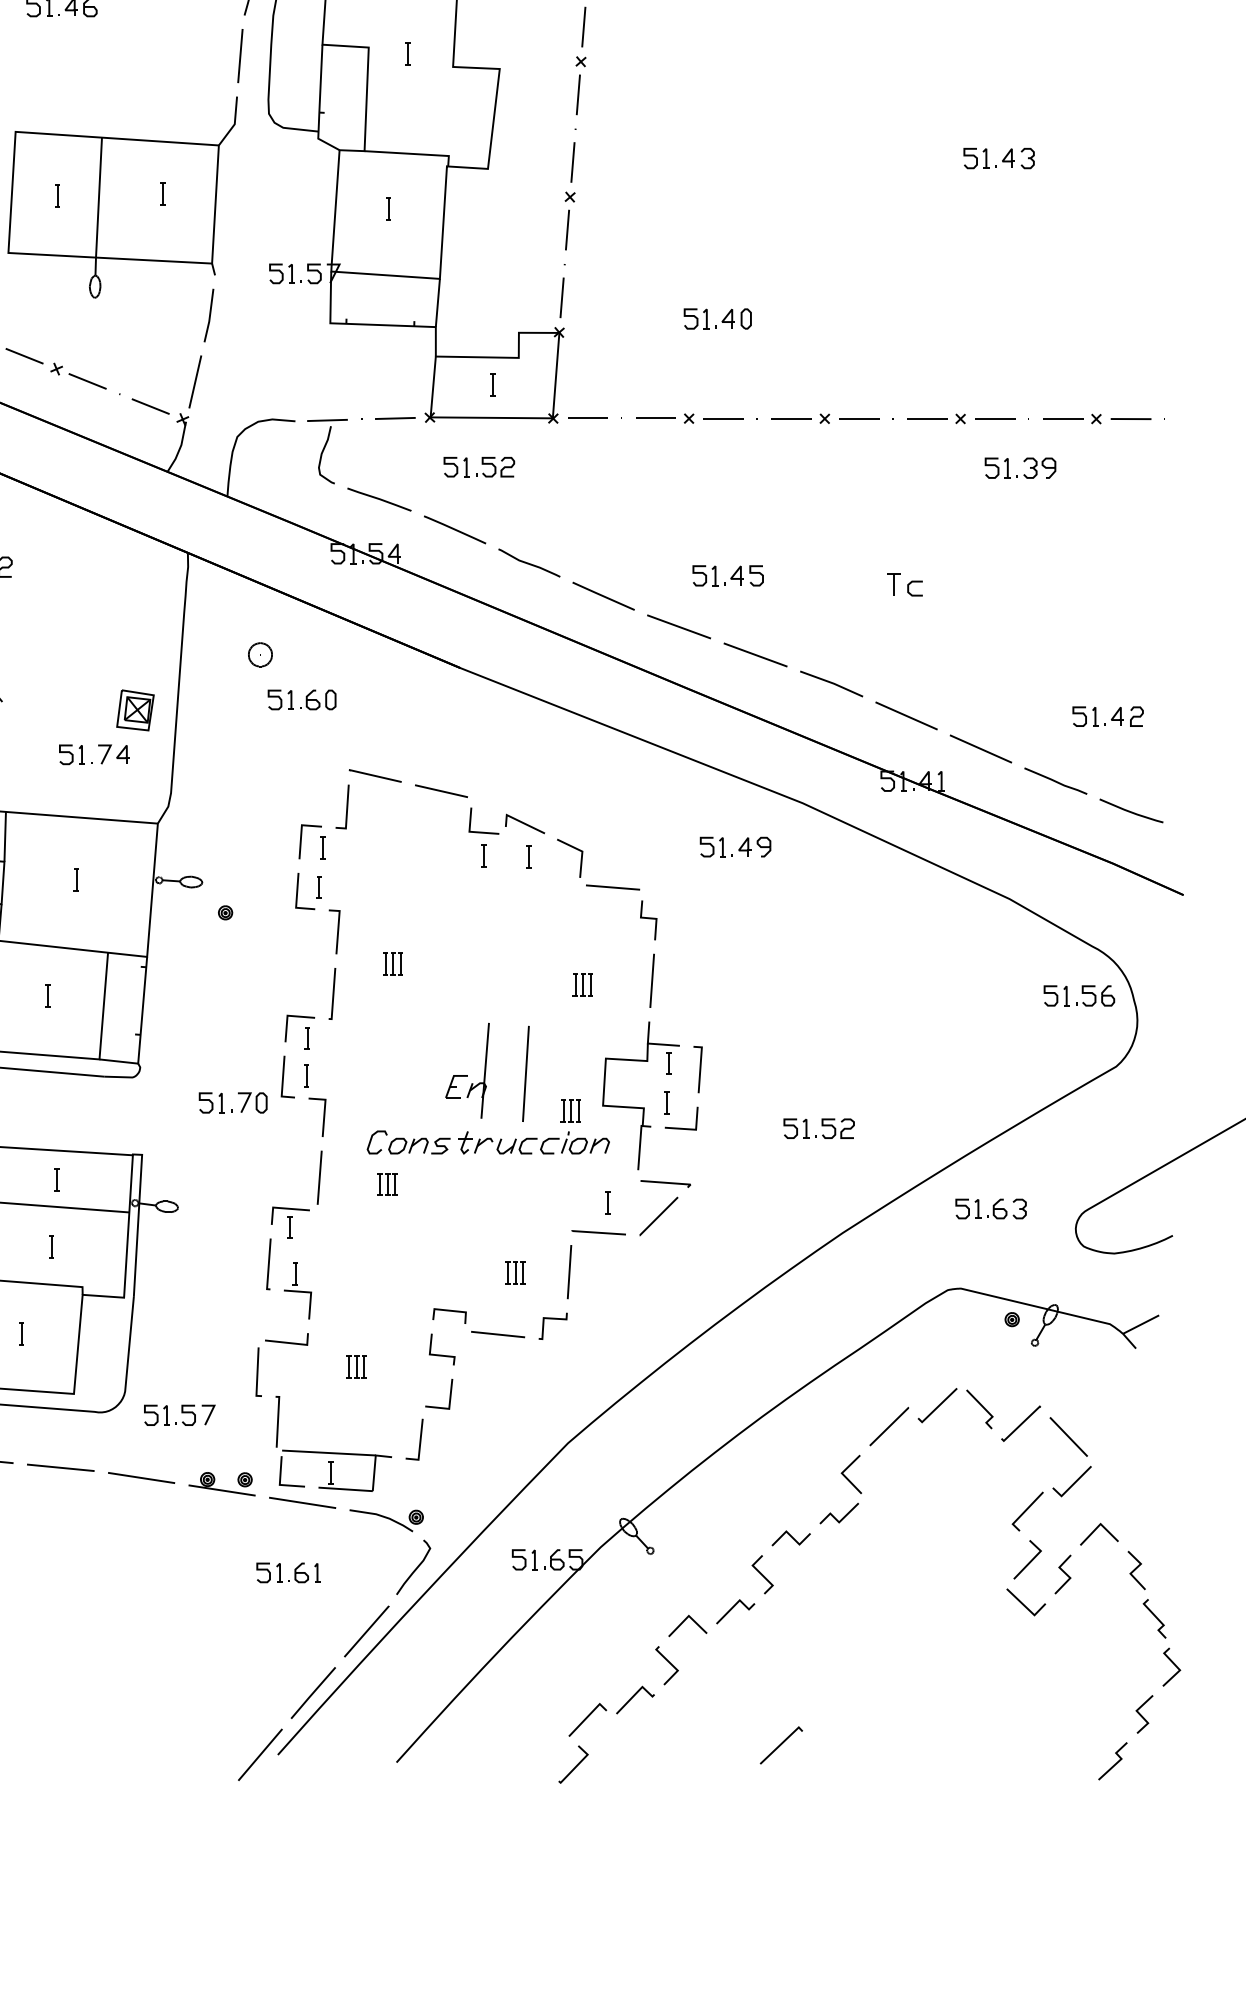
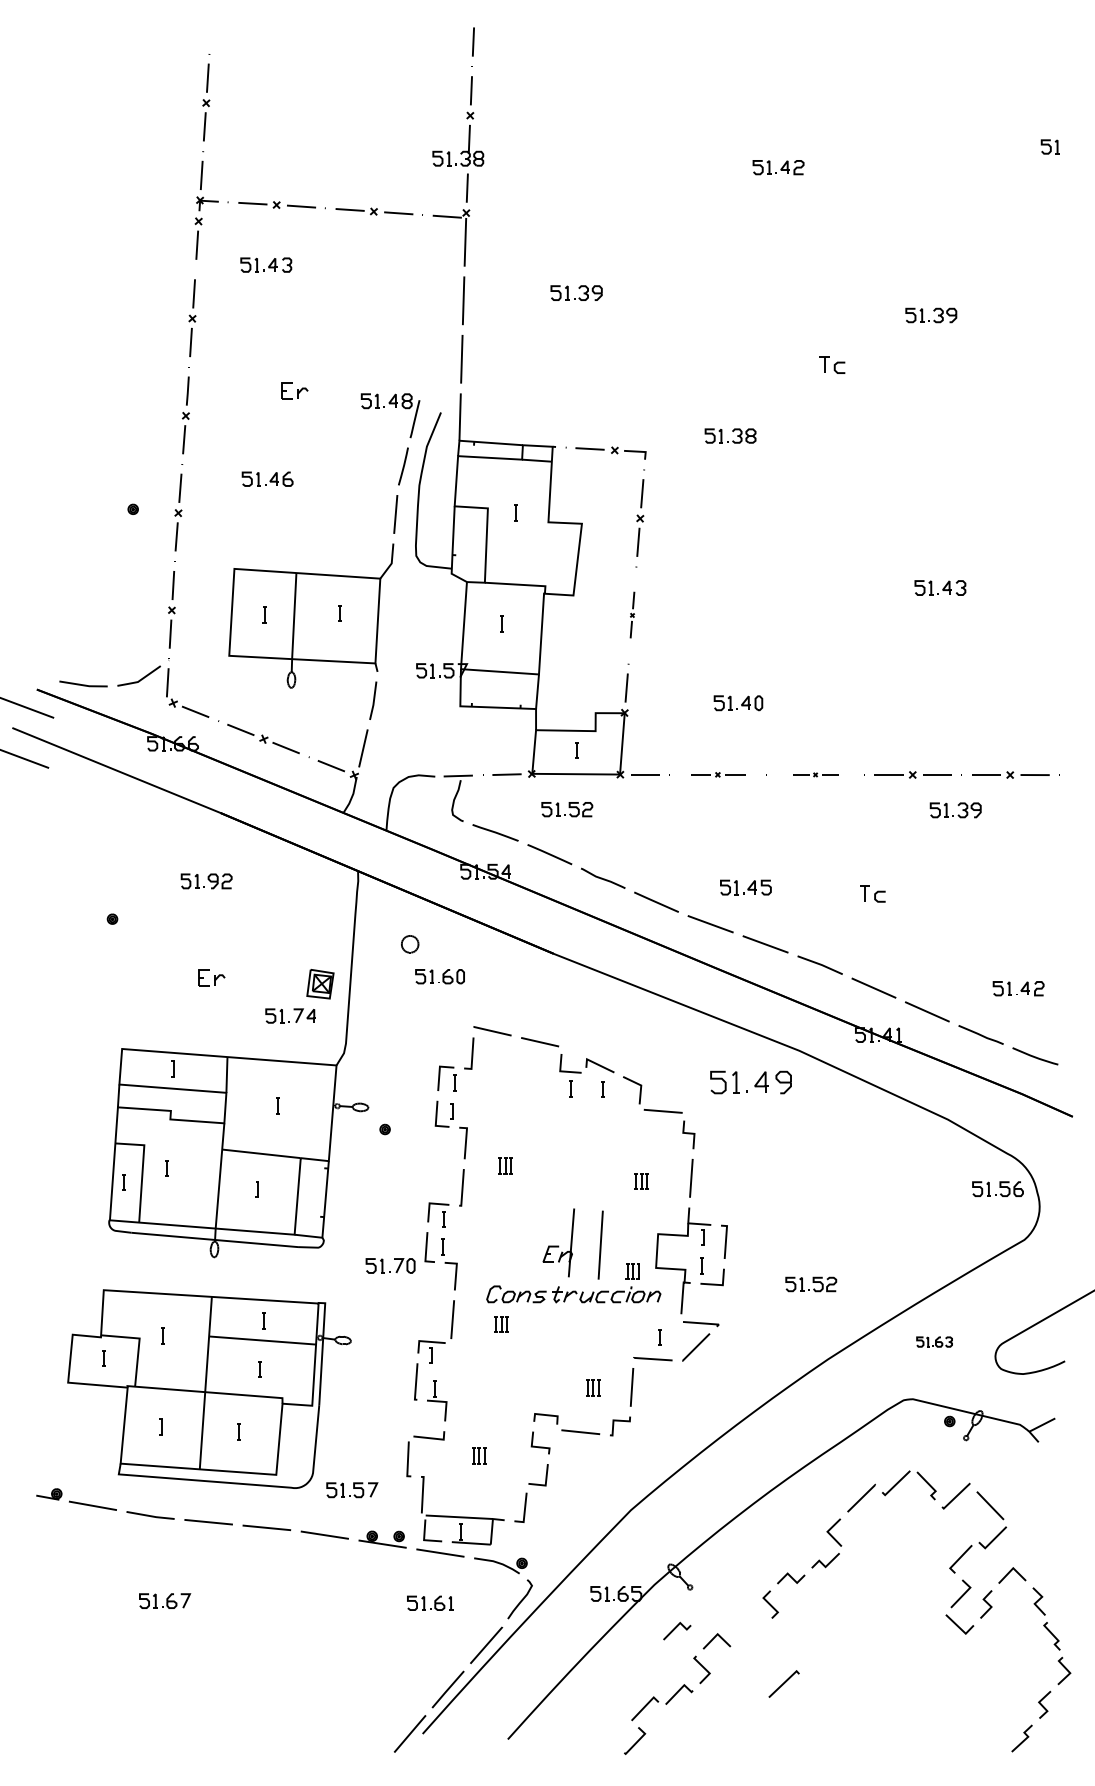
part: (570, 195) -> (632, 614), size x0.6
part: (688, 418) -> (717, 774), size x0.7
part: (825, 418) -> (815, 774), size x0.6
part: (735, 845) -> (751, 1081), size x1.6
part: (990, 1208) -> (934, 1341), size x0.7
line: (734, 1607) -> (676, 1628), moved
line: (780, 1744) -> (783, 1683), moved

